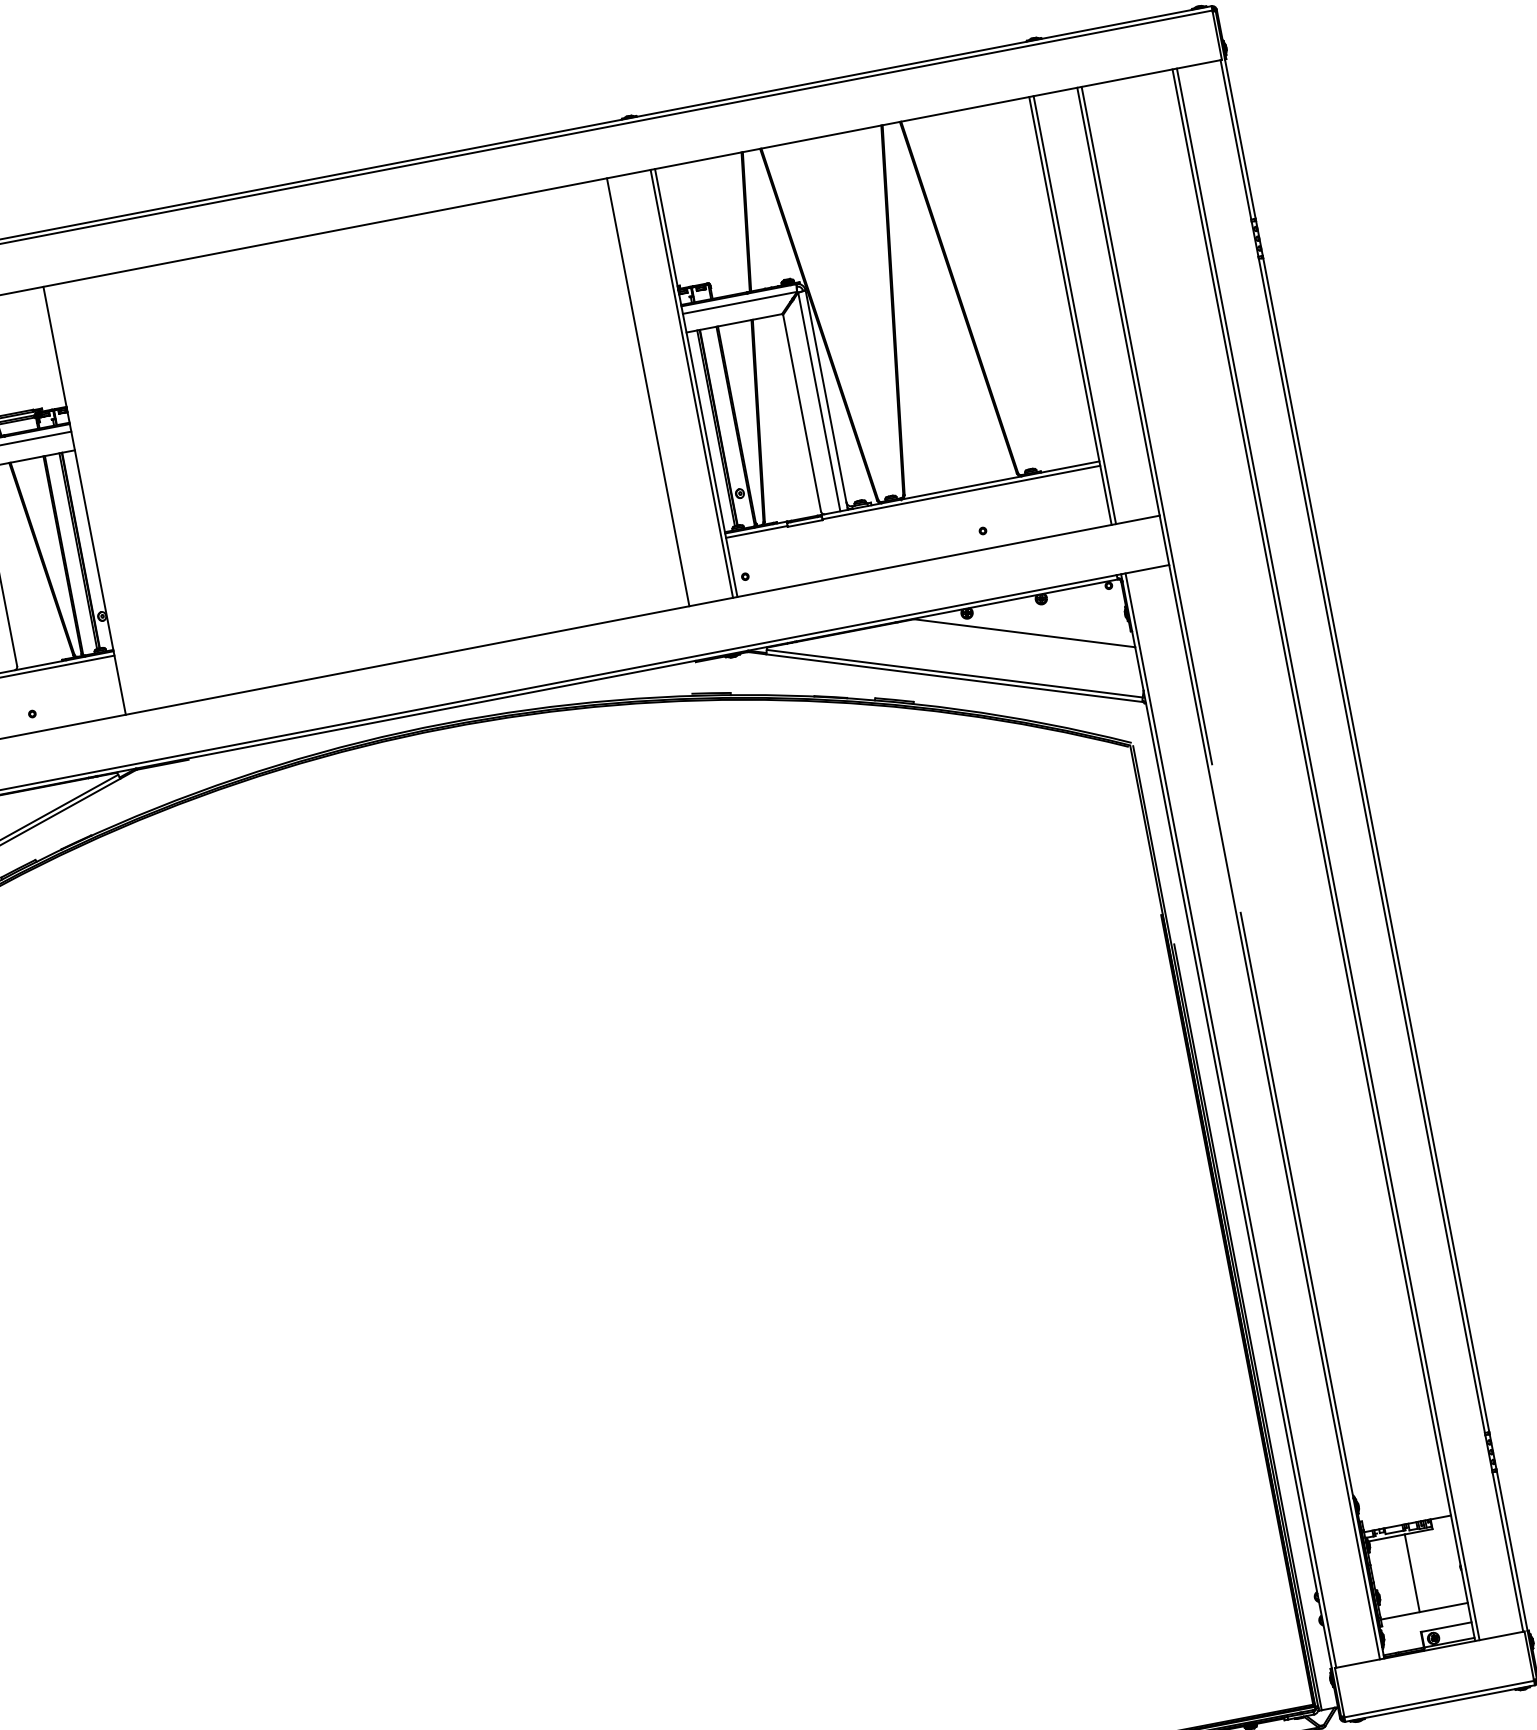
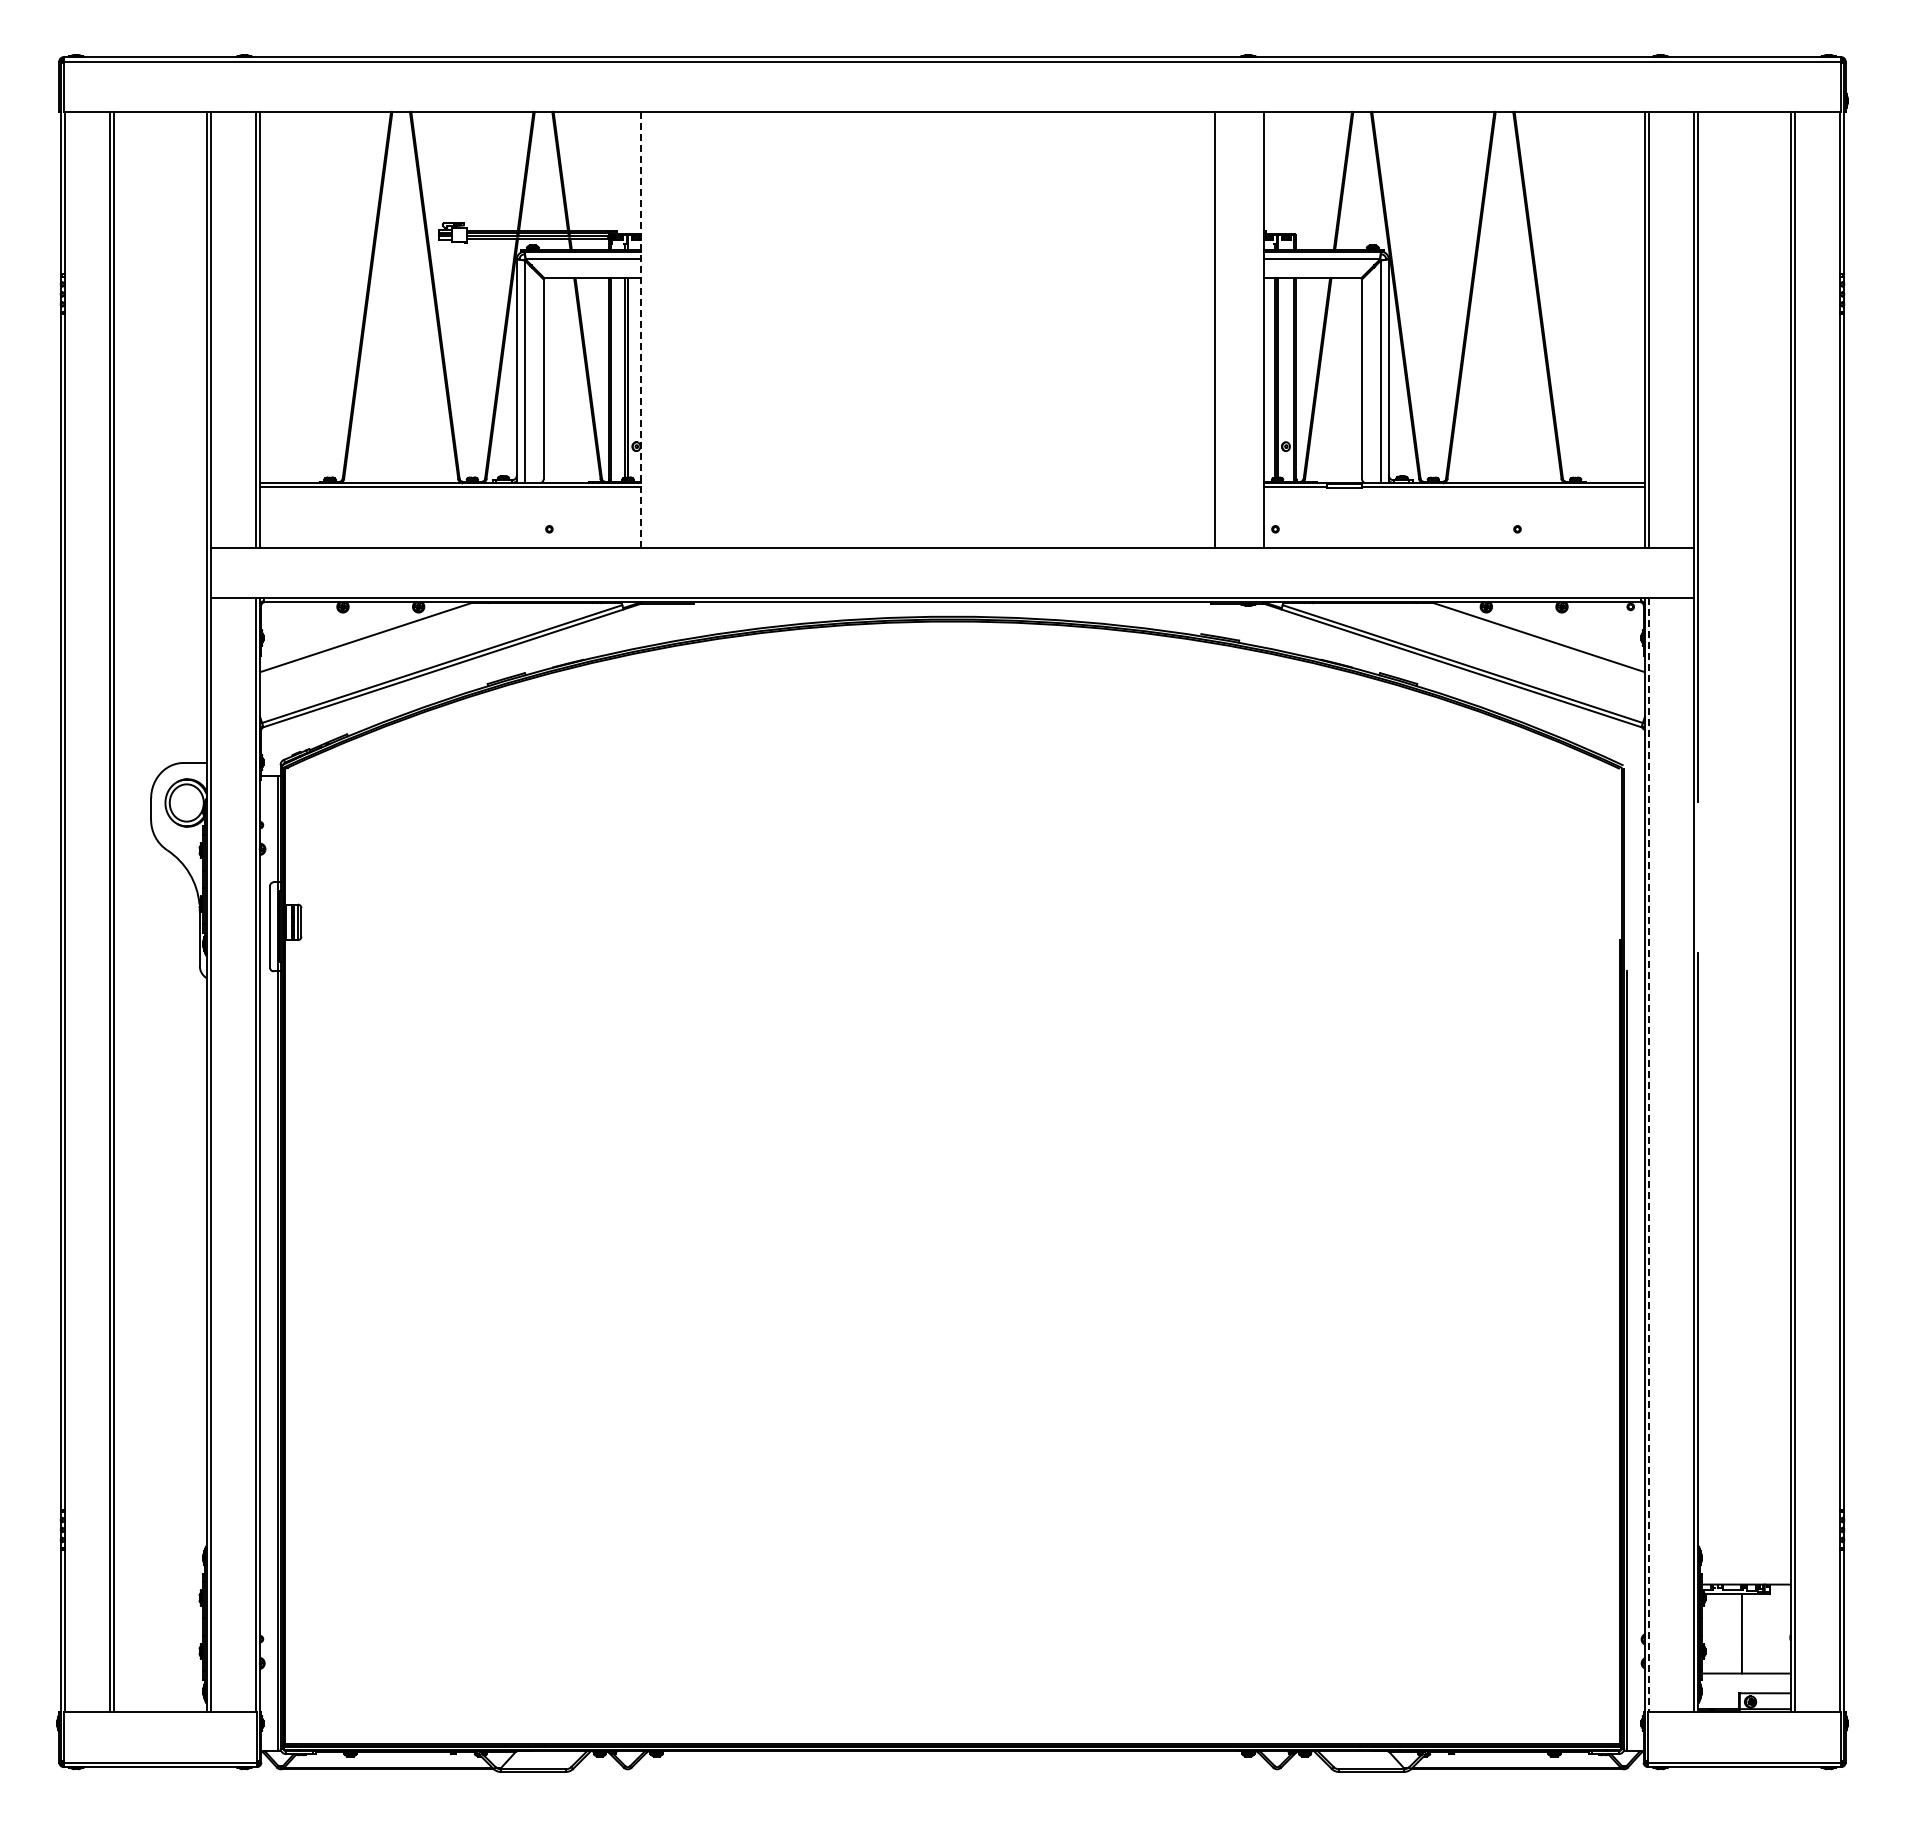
line: (691, 383) -> (1259, 329), removed
line: (85, 500) -> (641, 329), solid -> dashed
line: (1231, 1120) -> (1649, 1155), solid -> dashed

